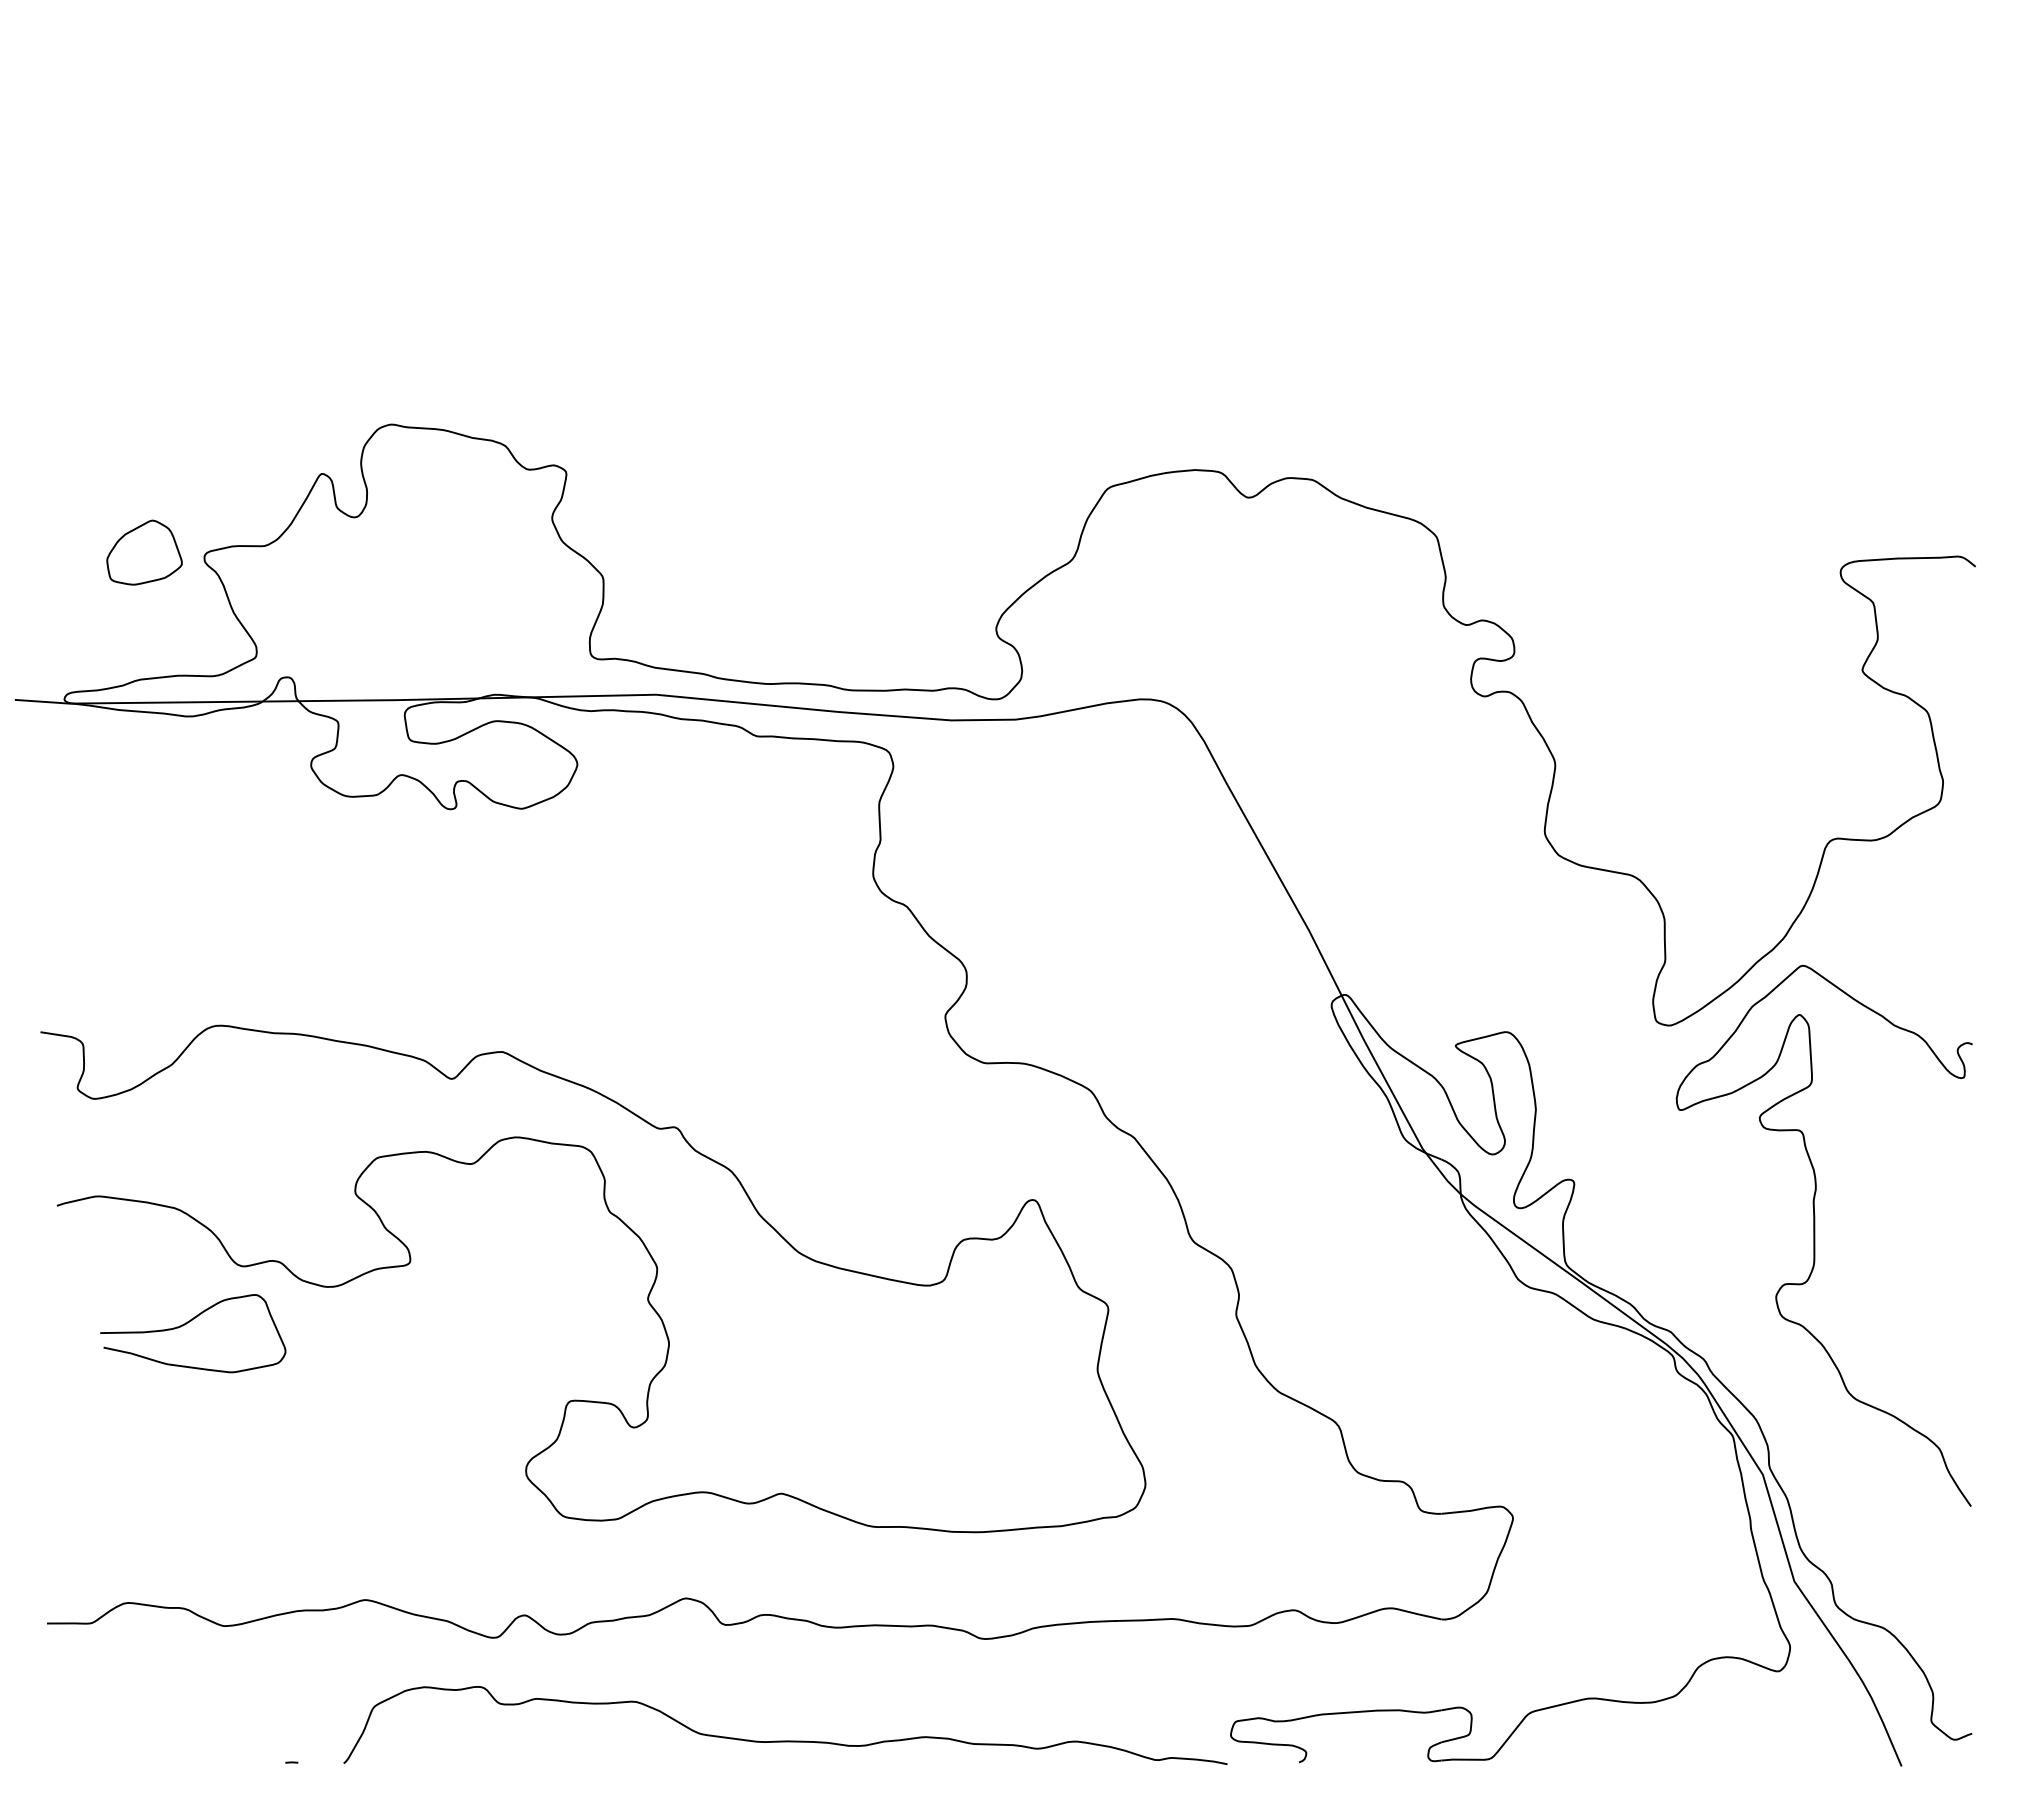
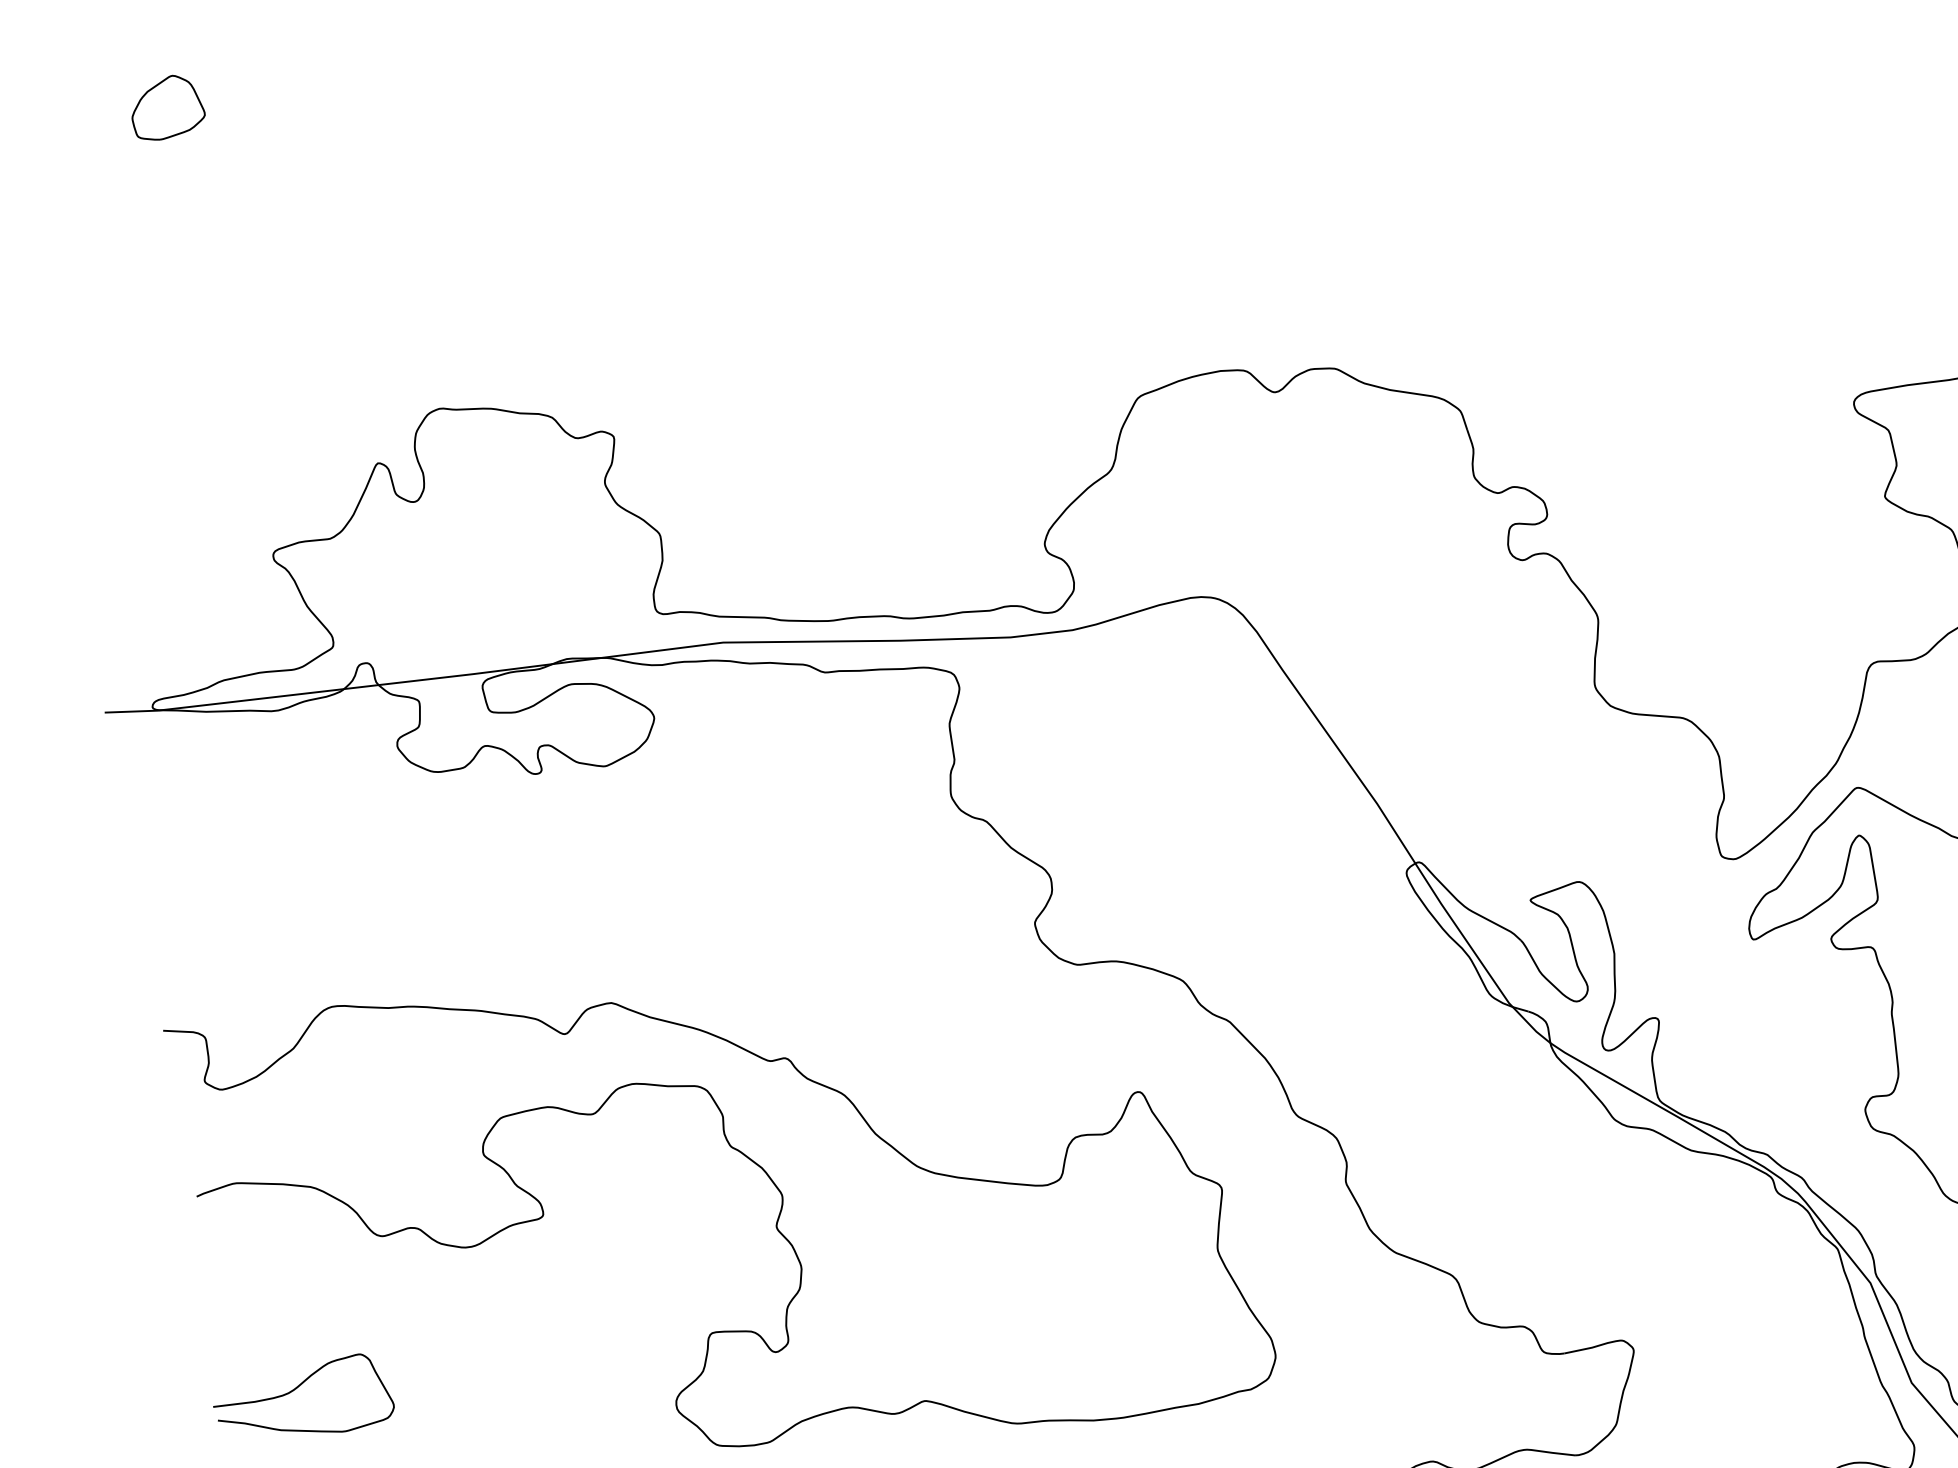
part: (144, 552) -> (167, 107), moved
curve: (188, 1323) -> (297, 1388), moved

